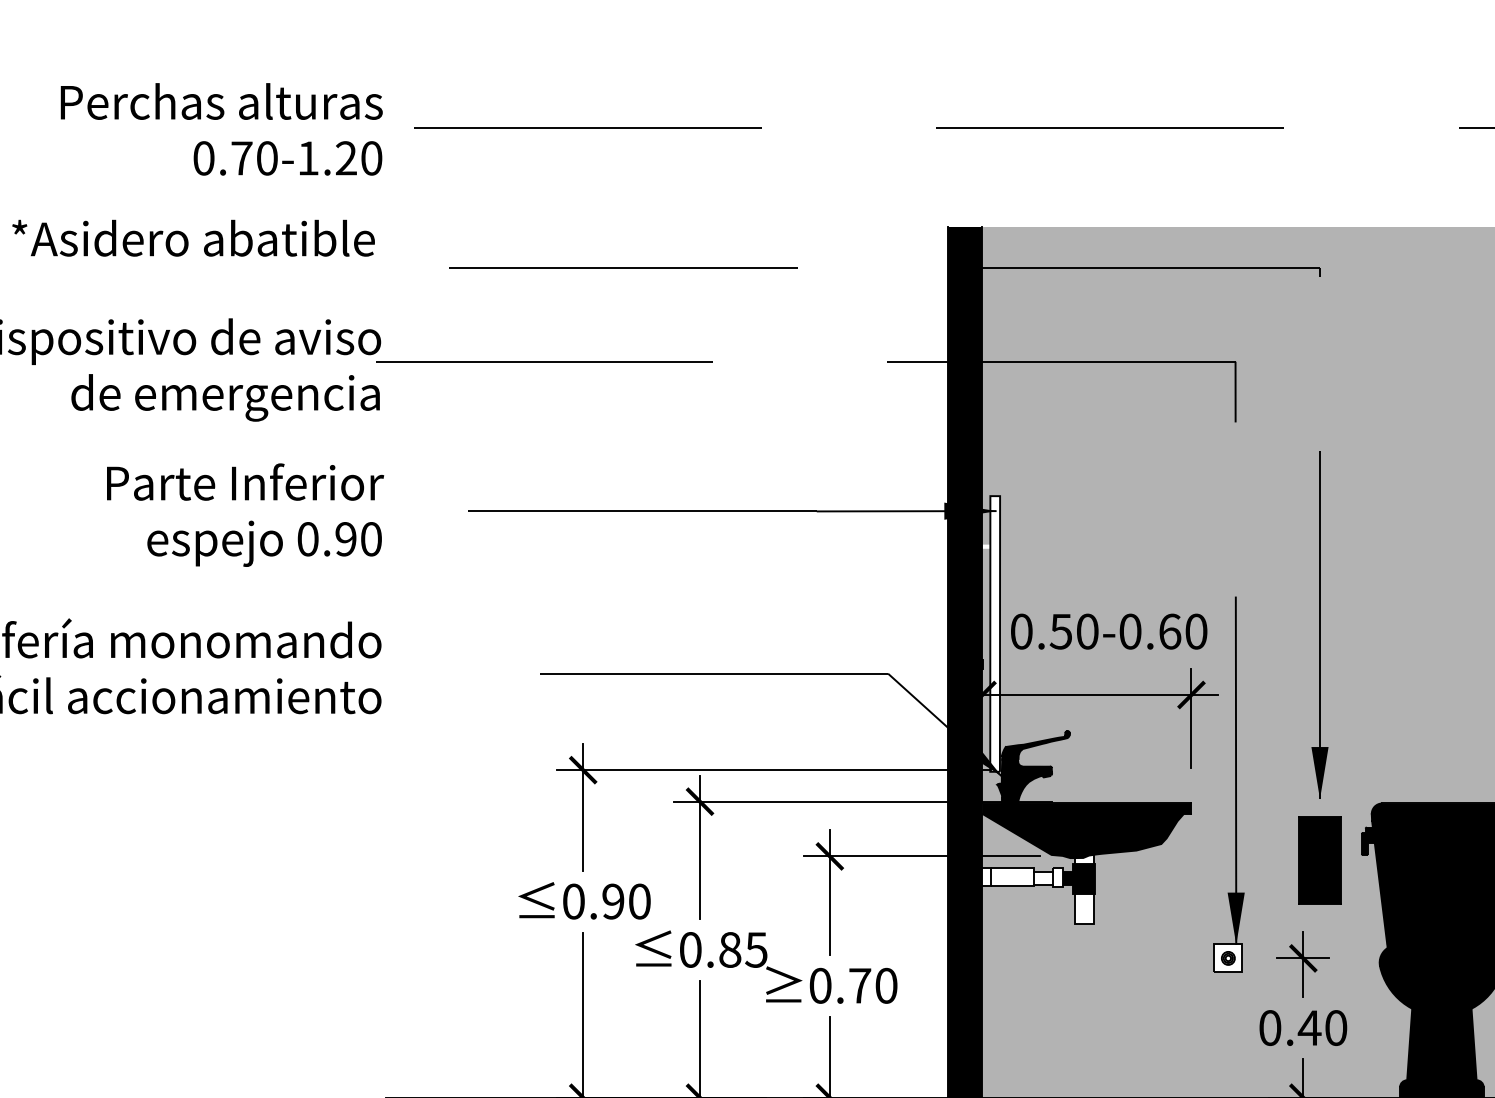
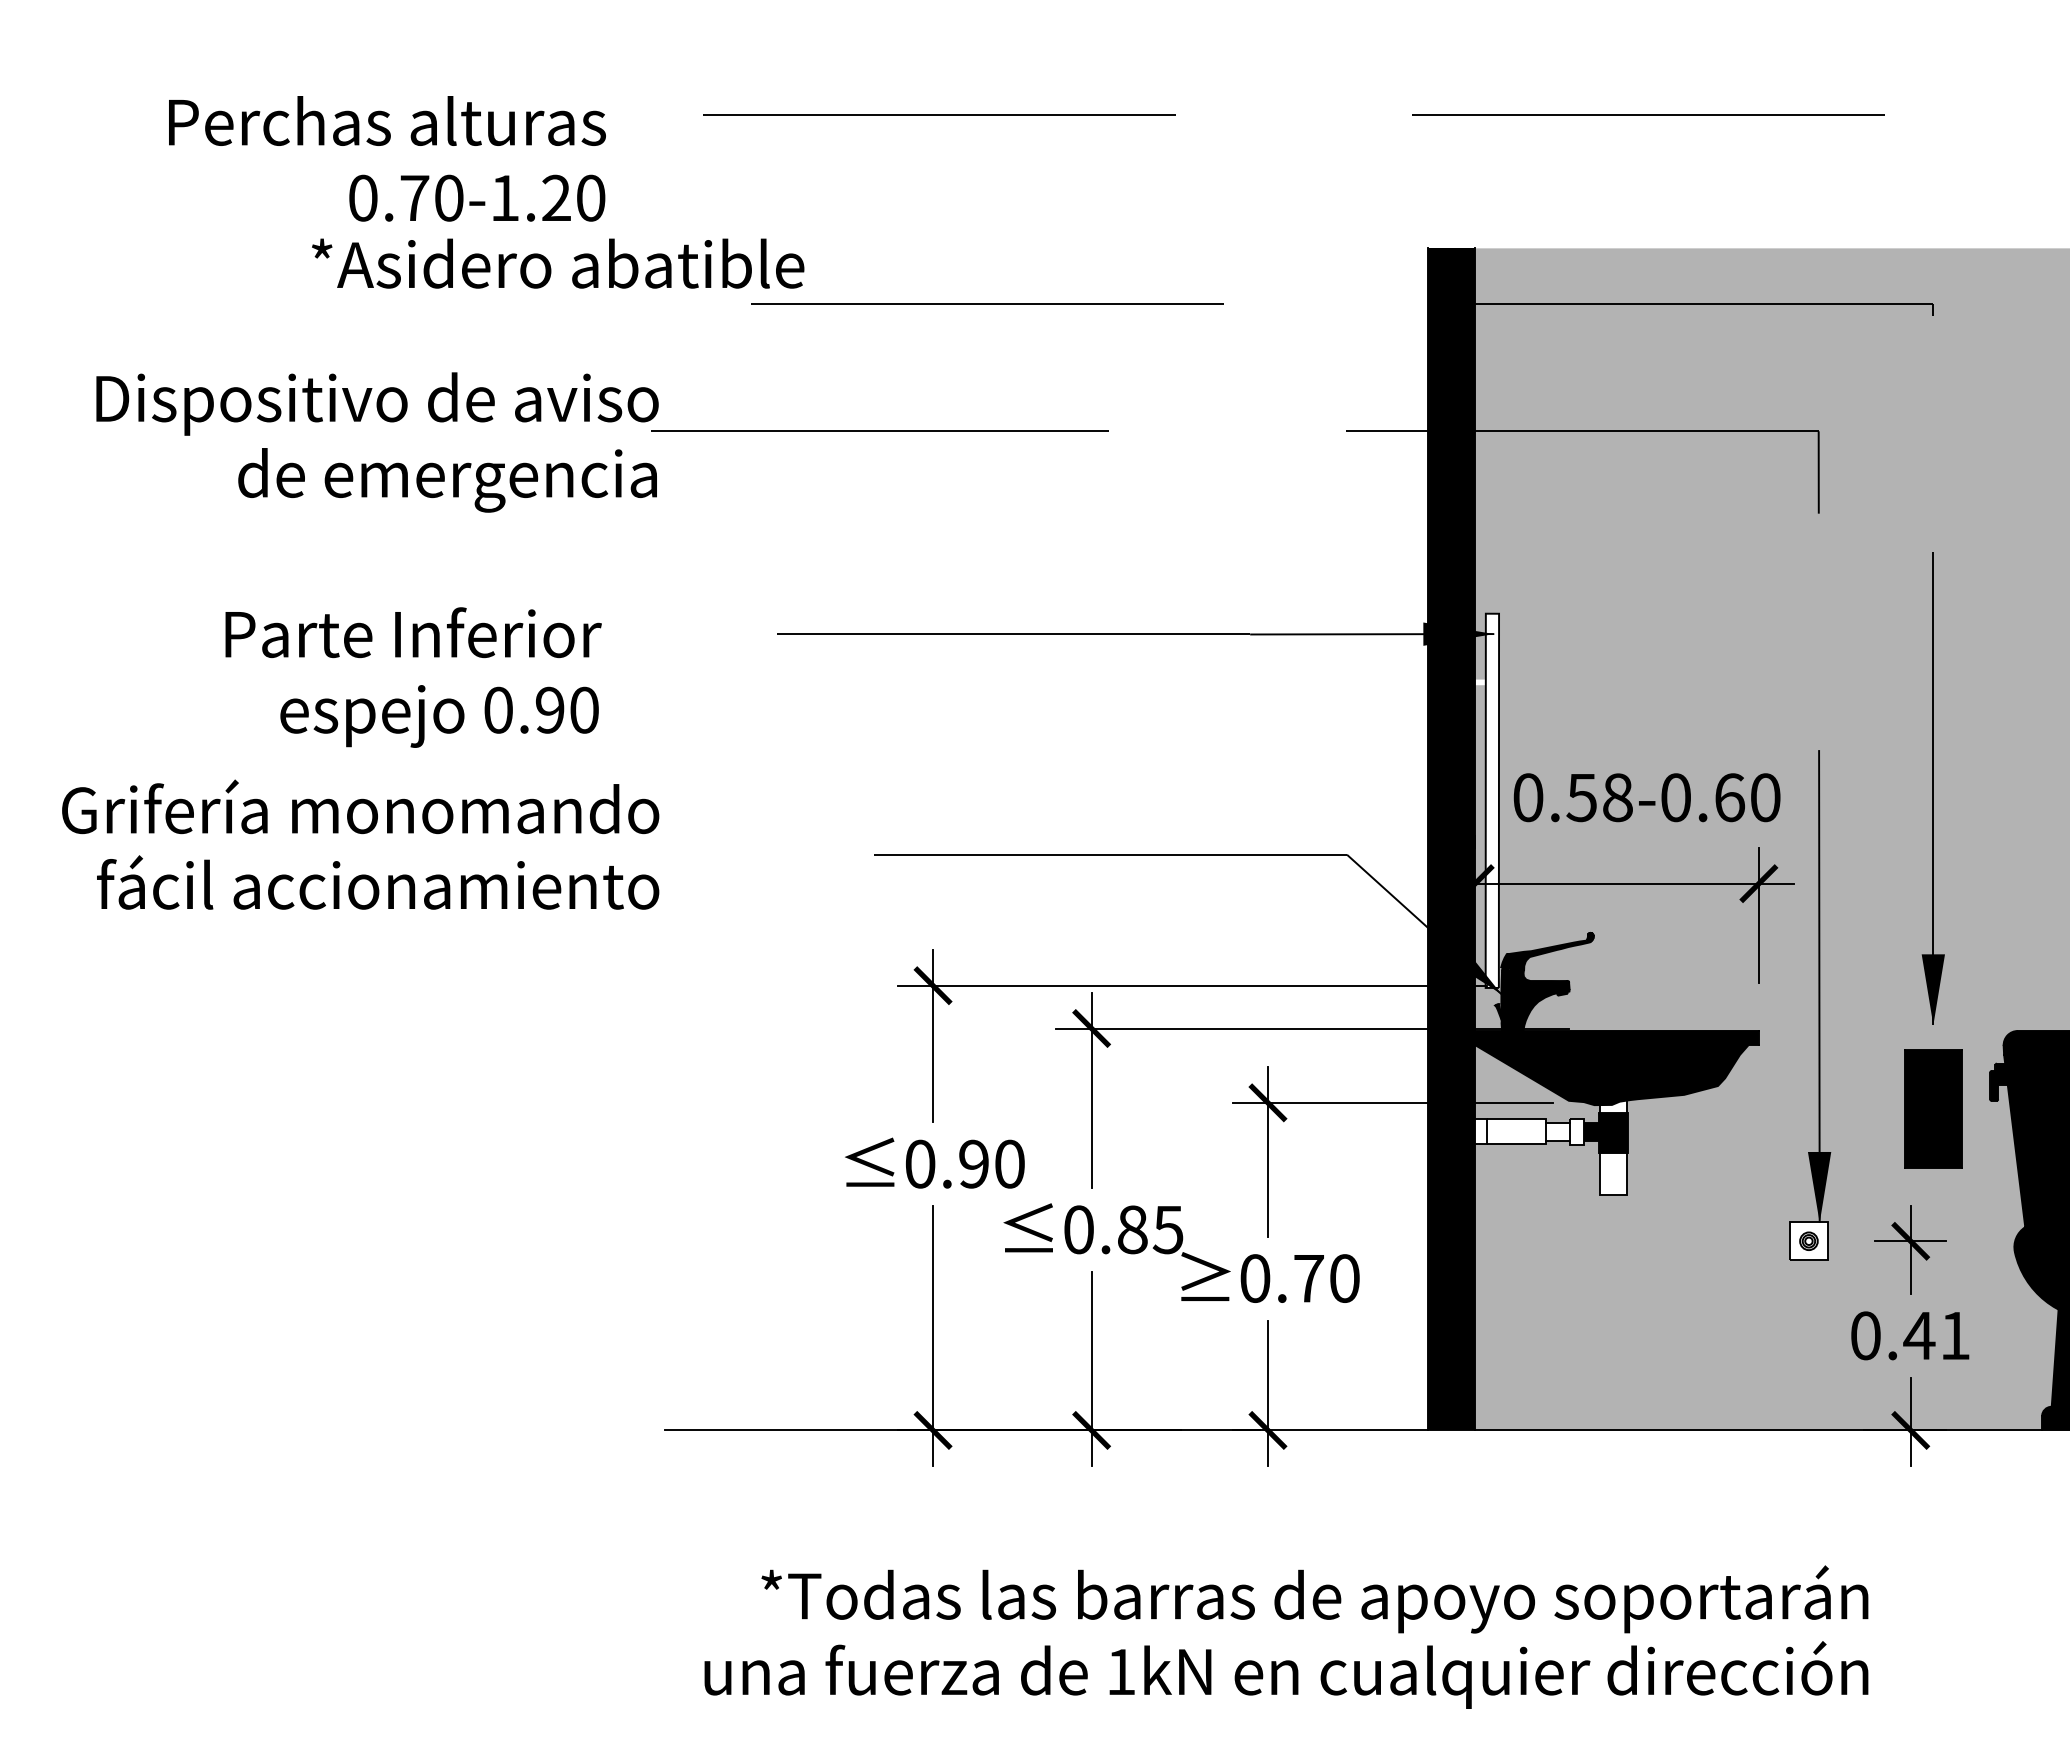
text: (221, 129) -> (387, 158), moved
text: (193, 238) -> (558, 263), moved
text: (245, 515) -> (413, 677), moved
text: (1087, 631) -> (1617, 797), 0.50-0.60 -> 0.58-0.60
text: (1336, 1027) -> (1955, 1335), 0.40 -> 0.41

